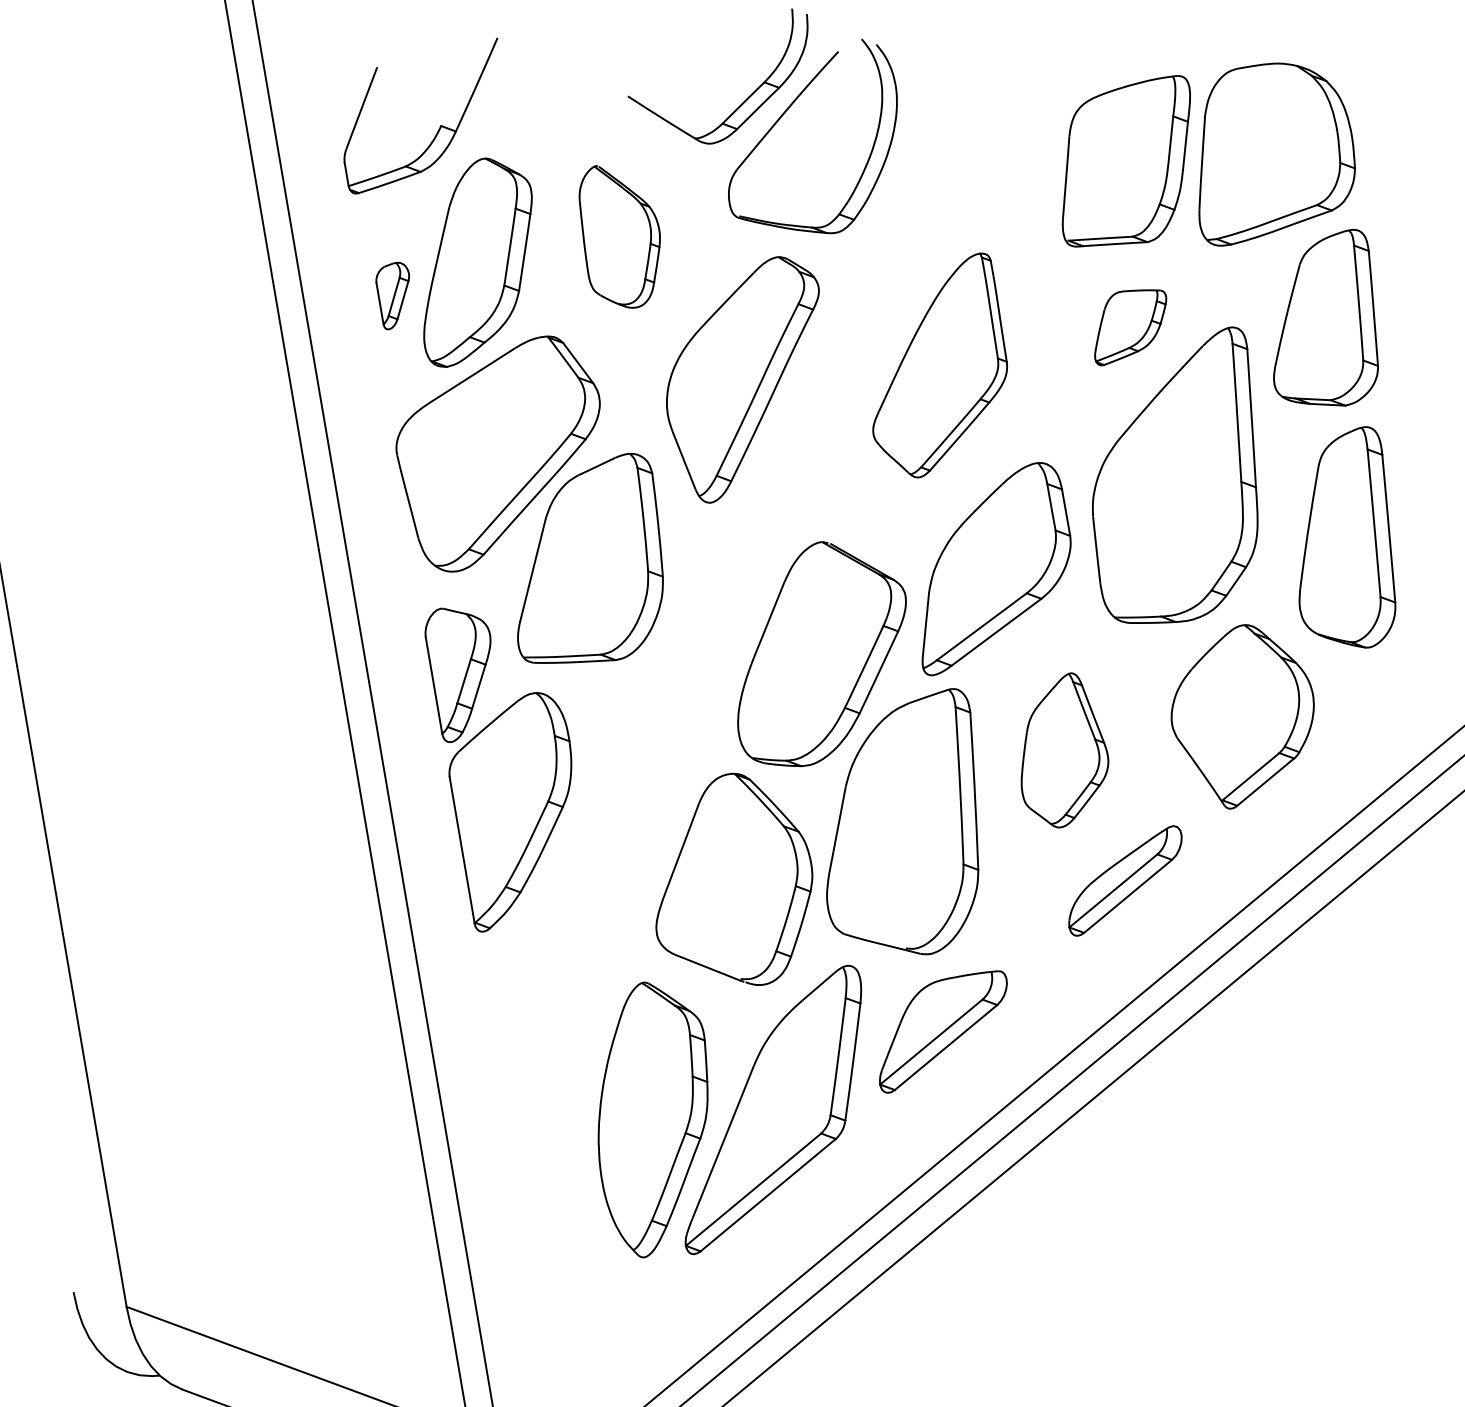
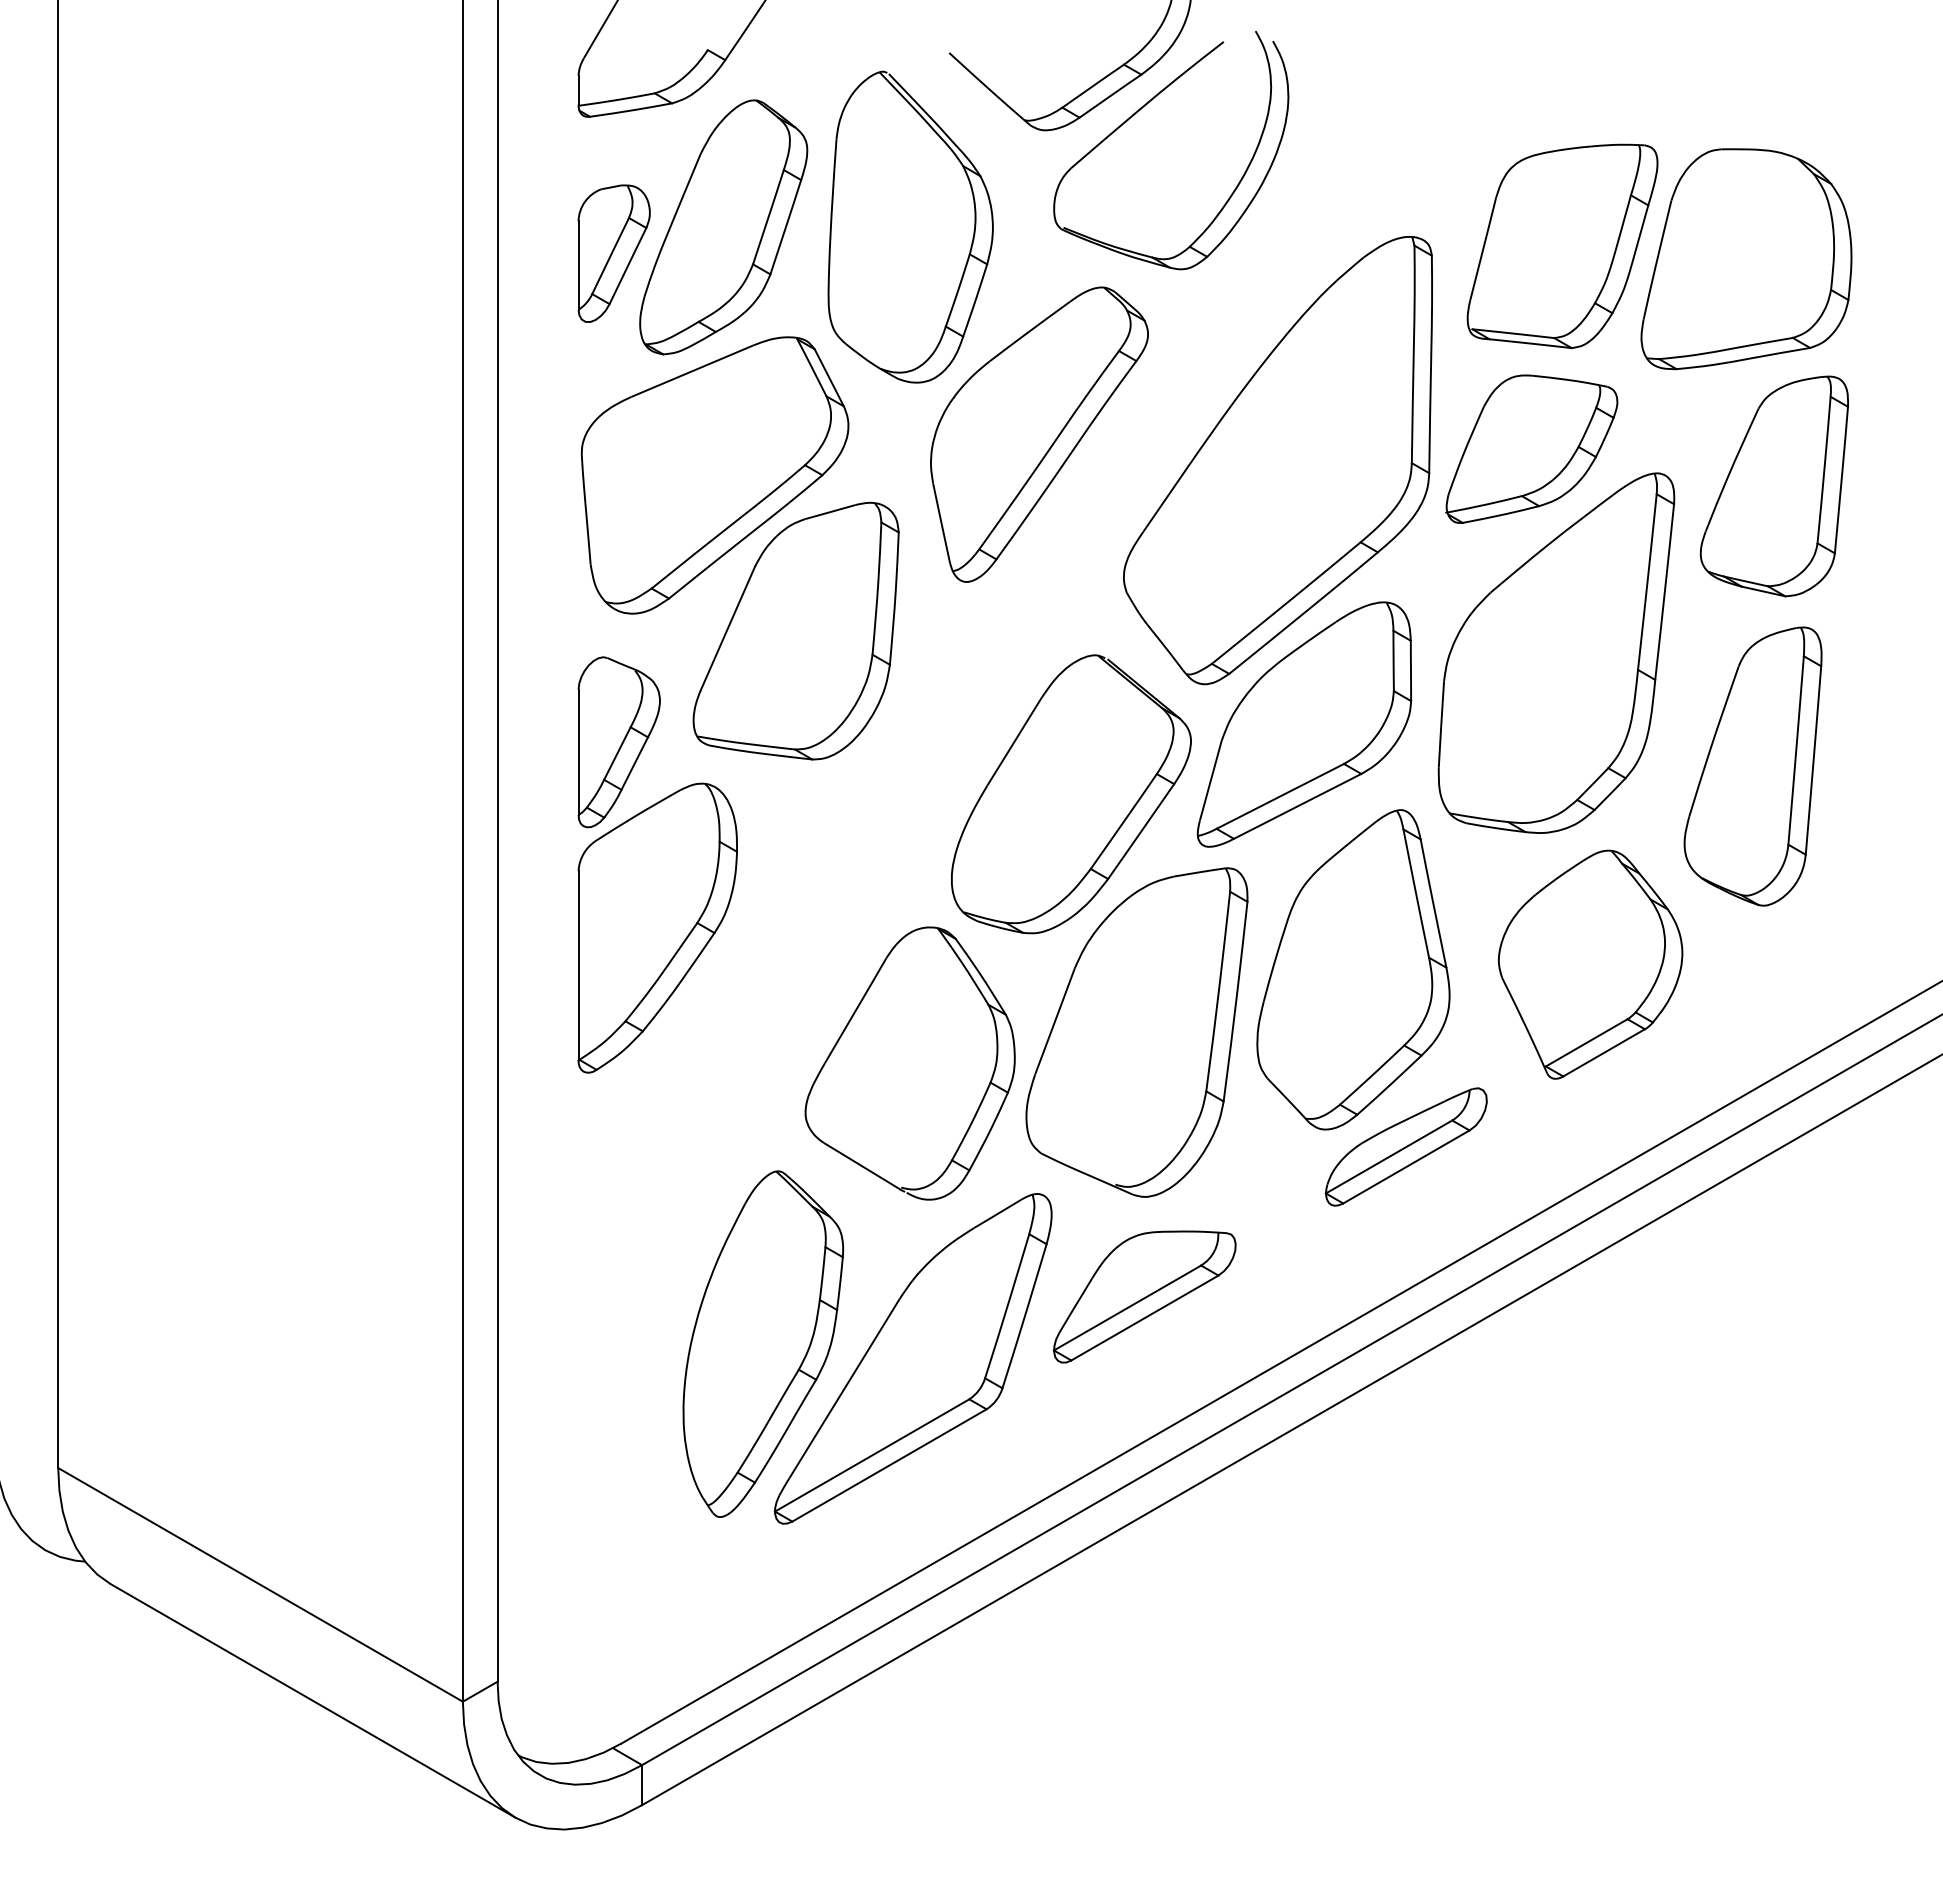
part: (620, 235) -> (910, 226), size x1.67
part: (395, 295) -> (613, 253), size x1.67
part: (1129, 324) -> (1531, 448), size x1.67
part: (935, 367) -> (1277, 460), size x1.67
part: (1061, 750) -> (1353, 969), size x1.67

